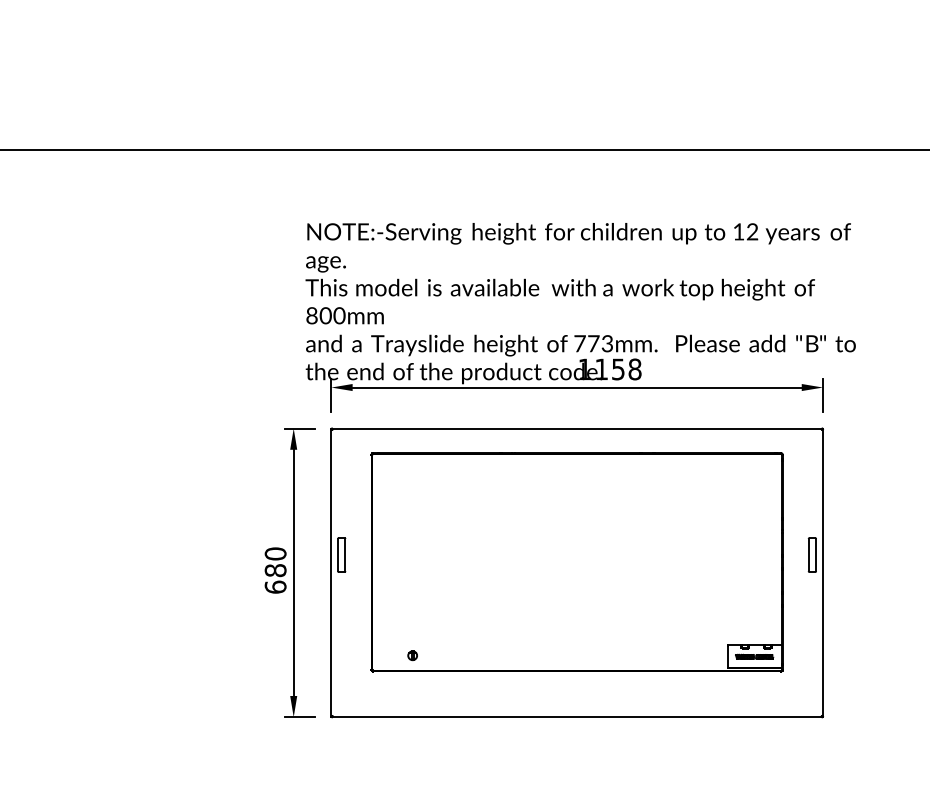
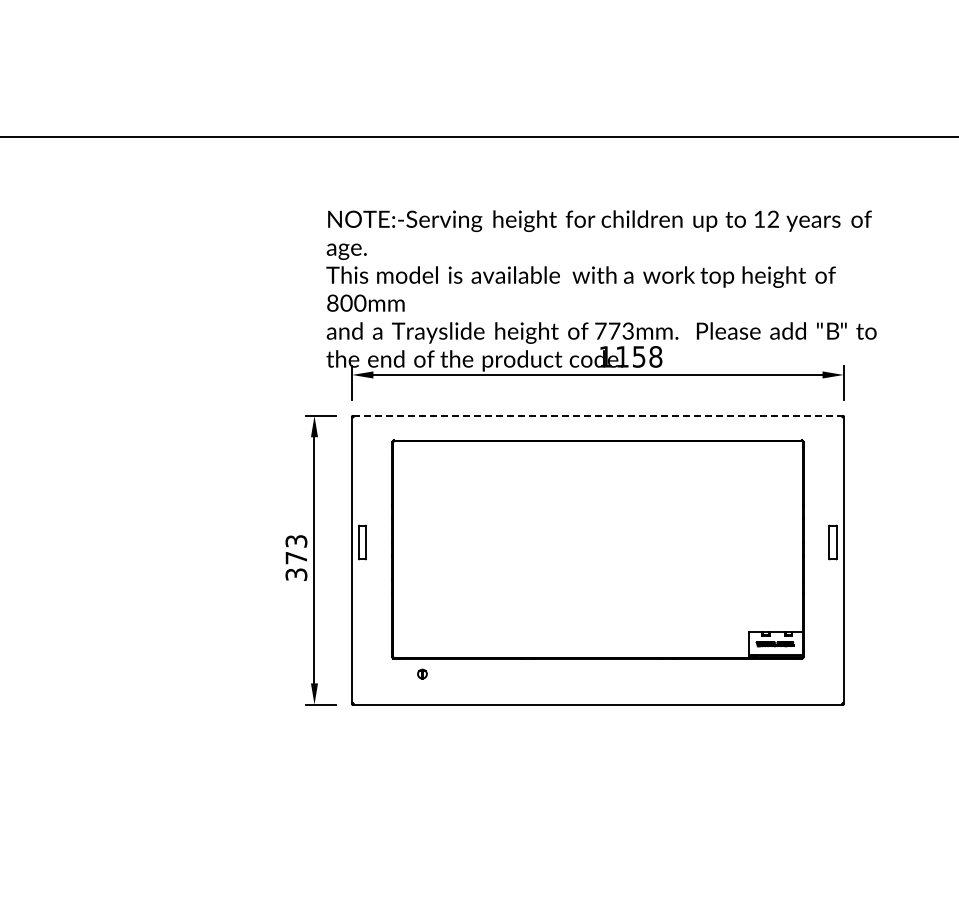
line: (577, 429) -> (598, 416), solid -> dashed
text: (275, 570) -> (296, 557), 680 -> 373
part: (412, 655) -> (422, 673), moved

